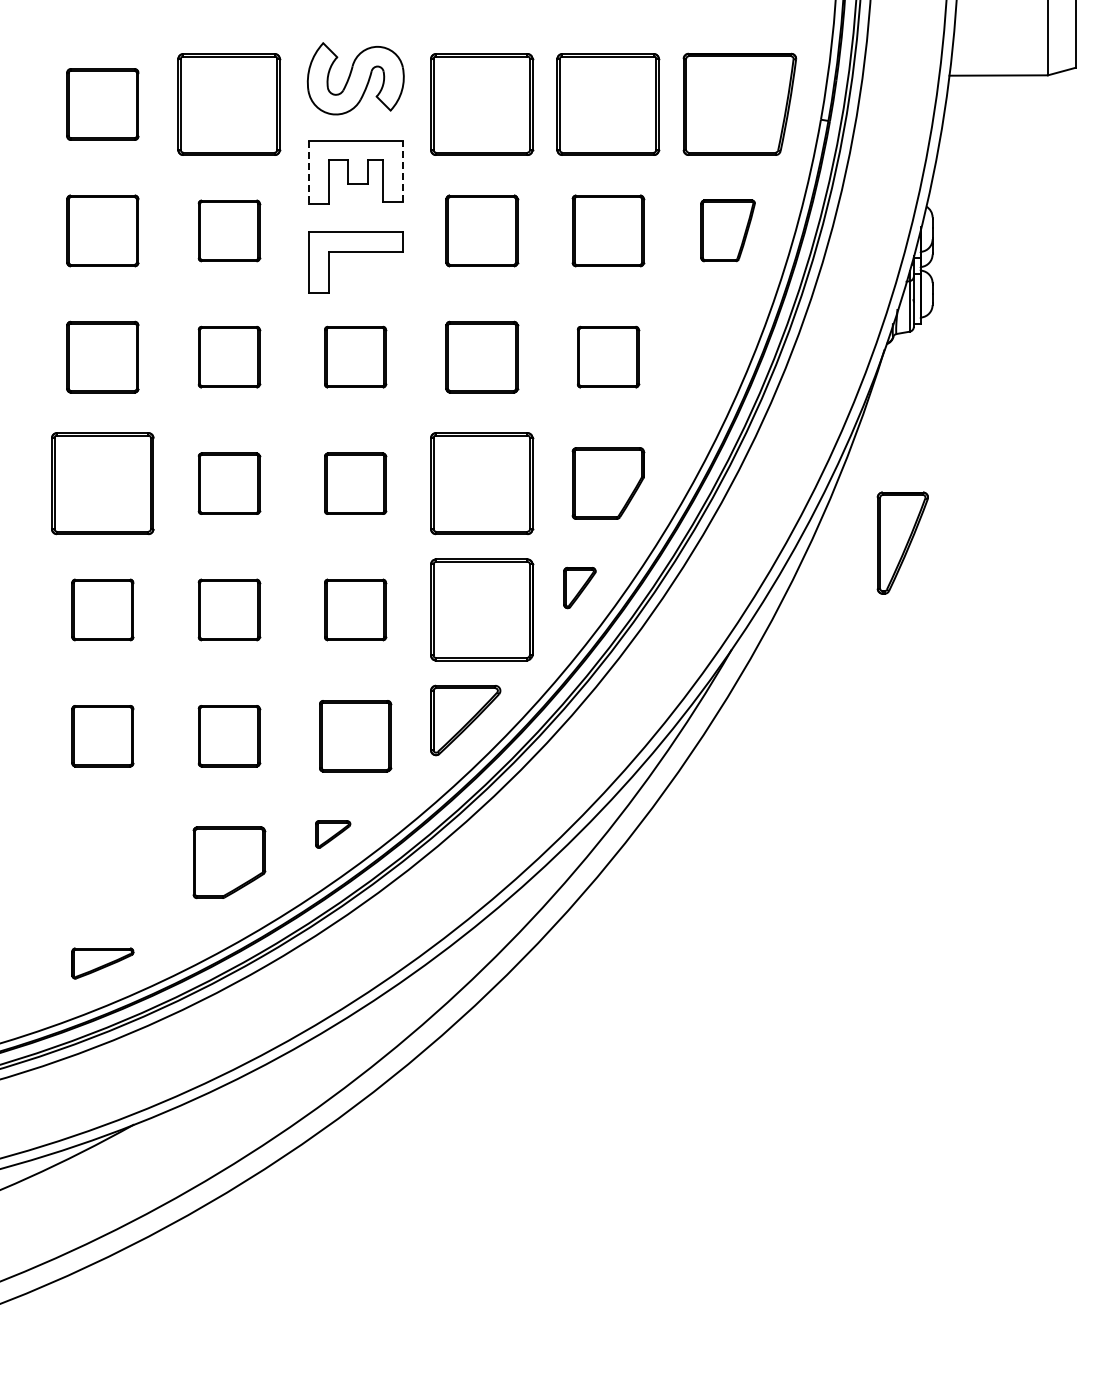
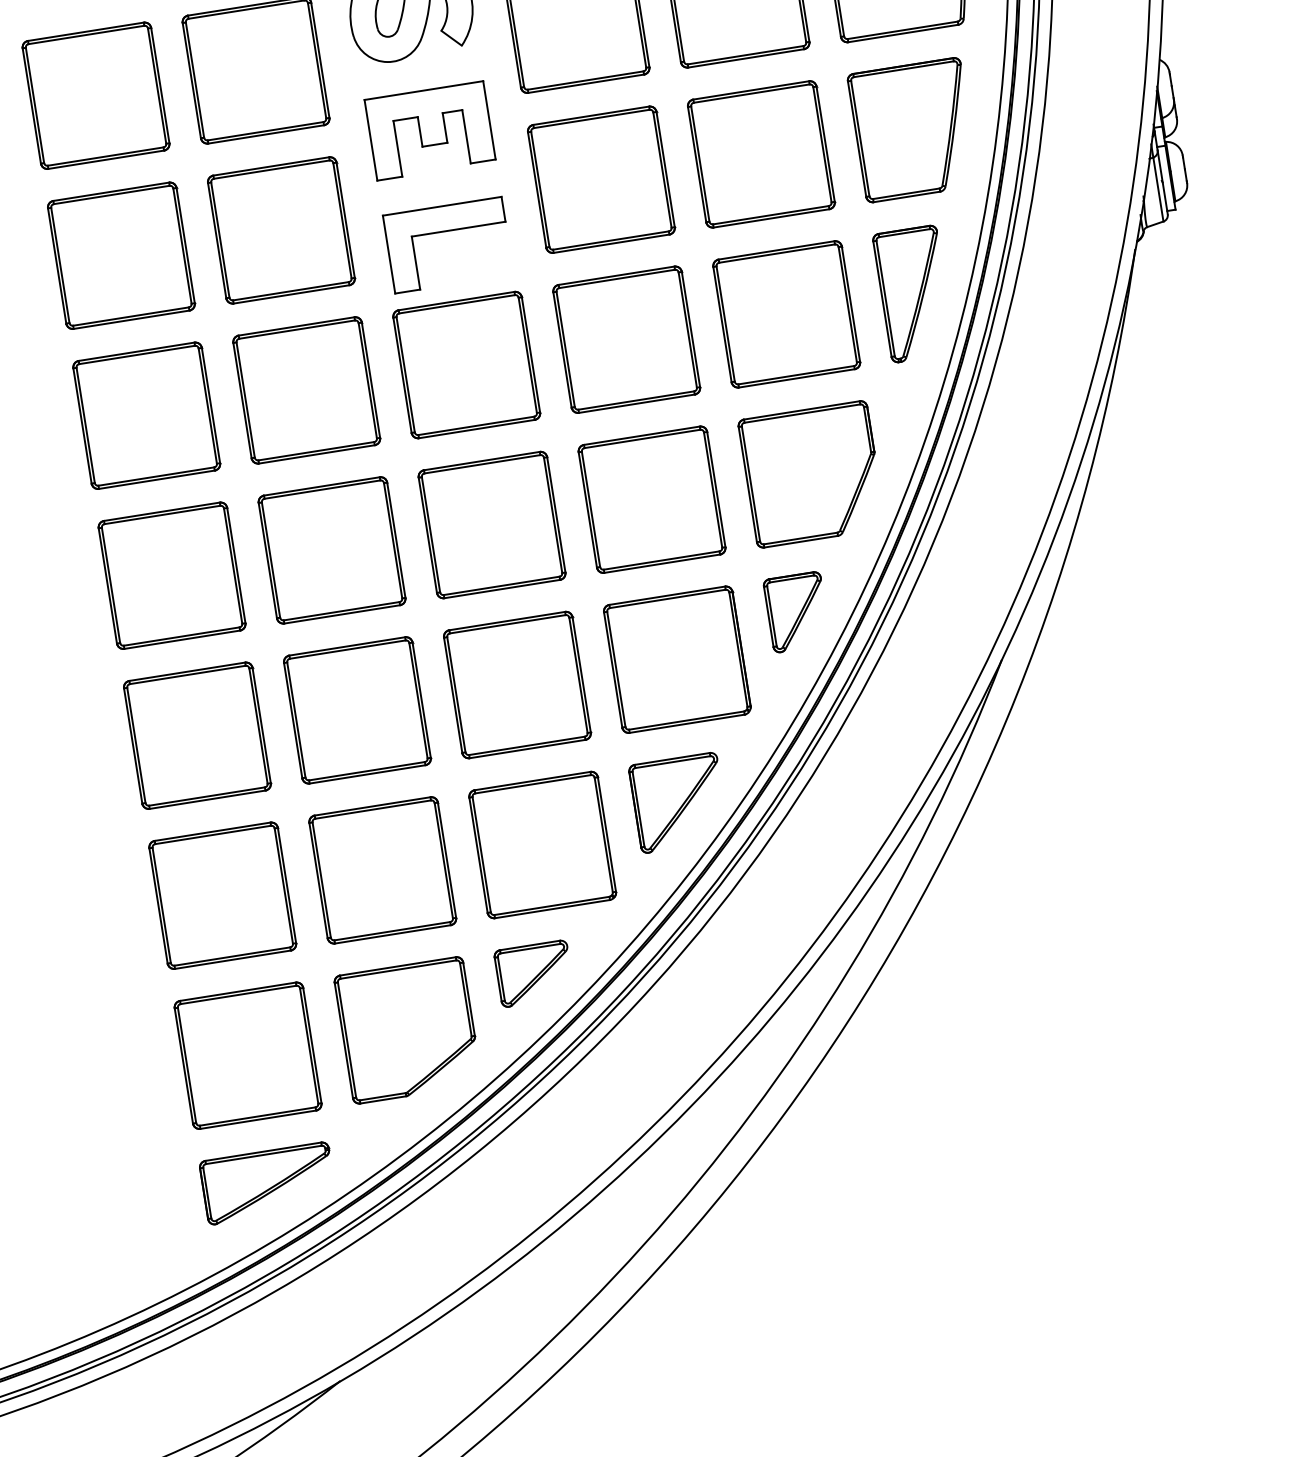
part: (102, 104) -> (95, 95), size x1.43
line: (402, 171) -> (489, 120), dashed -> solid
line: (309, 172) -> (371, 140), dashed -> solid
part: (102, 230) -> (121, 255), size x1.43
part: (229, 230) -> (281, 229), size x1.67
part: (482, 230) -> (602, 179), size x1.43
part: (608, 230) -> (761, 153), size x1.43
part: (727, 230) -> (912, 129), size x1.67
part: (102, 356) -> (146, 414), size x1.43
part: (229, 356) -> (307, 389), size x1.67
part: (355, 356) -> (466, 364), size x1.67
part: (482, 356) -> (627, 338), size x1.43
part: (608, 356) -> (787, 313), size x1.67
part: (229, 483) -> (332, 550), size x1.67
part: (355, 483) -> (492, 524), size x1.67
part: (608, 483) -> (812, 474), size x1.43
part: (902, 542) -> (913, 293), moved
part: (579, 587) -> (796, 611), size x1.43
part: (102, 609) -> (197, 735), size x1.67
part: (229, 609) -> (357, 709), size x1.67
part: (355, 609) -> (517, 684), size x1.67
part: (102, 735) -> (222, 894), size x1.67
part: (229, 735) -> (383, 869), size x1.67
part: (355, 735) -> (542, 843), size x1.43
part: (332, 834) -> (533, 973), size x1.67
part: (102, 862) -> (247, 1055), added
part: (229, 862) -> (408, 1030), size x1.43
part: (102, 963) -> (268, 1183), size x1.67

